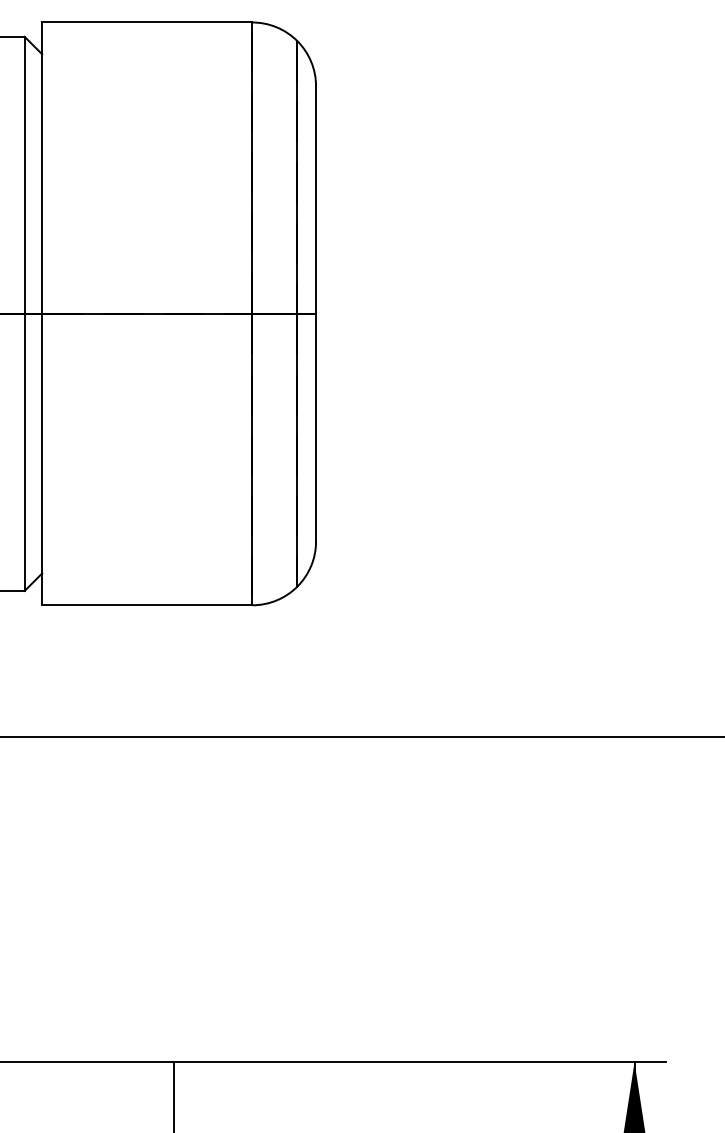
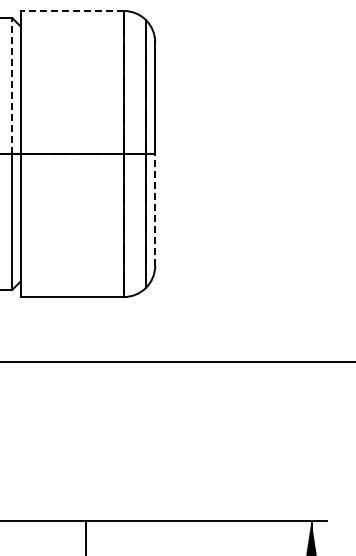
line: (147, 23) -> (72, 11), solid -> dashed
line: (25, 176) -> (12, 86), solid -> dashed
line: (316, 426) -> (155, 209), solid -> dashed

